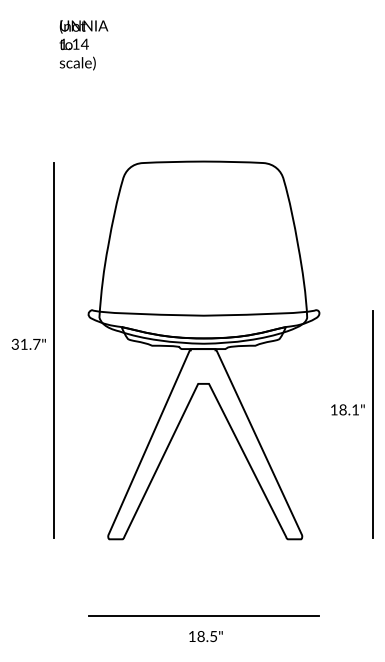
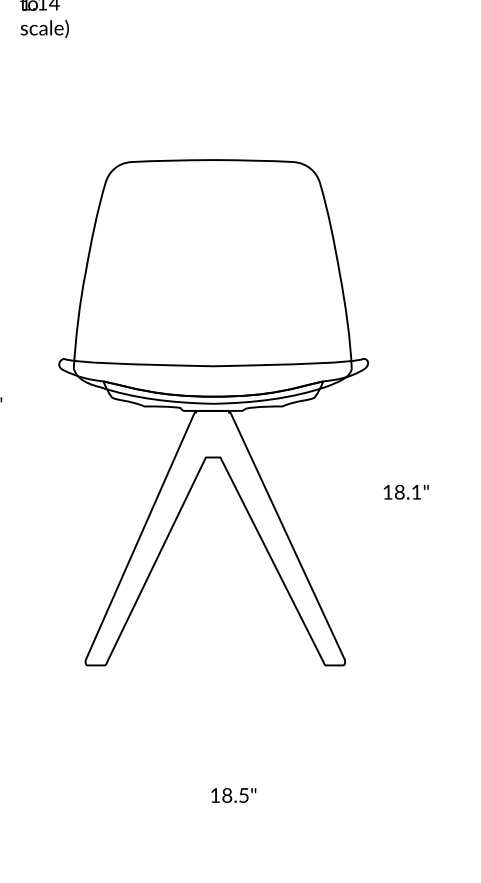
line: (53, 350) -> (12, 412), removed
line: (372, 424) -> (439, 511), removed
line: (203, 616) -> (213, 768), removed
text: (205, 636) -> (233, 795), moved

